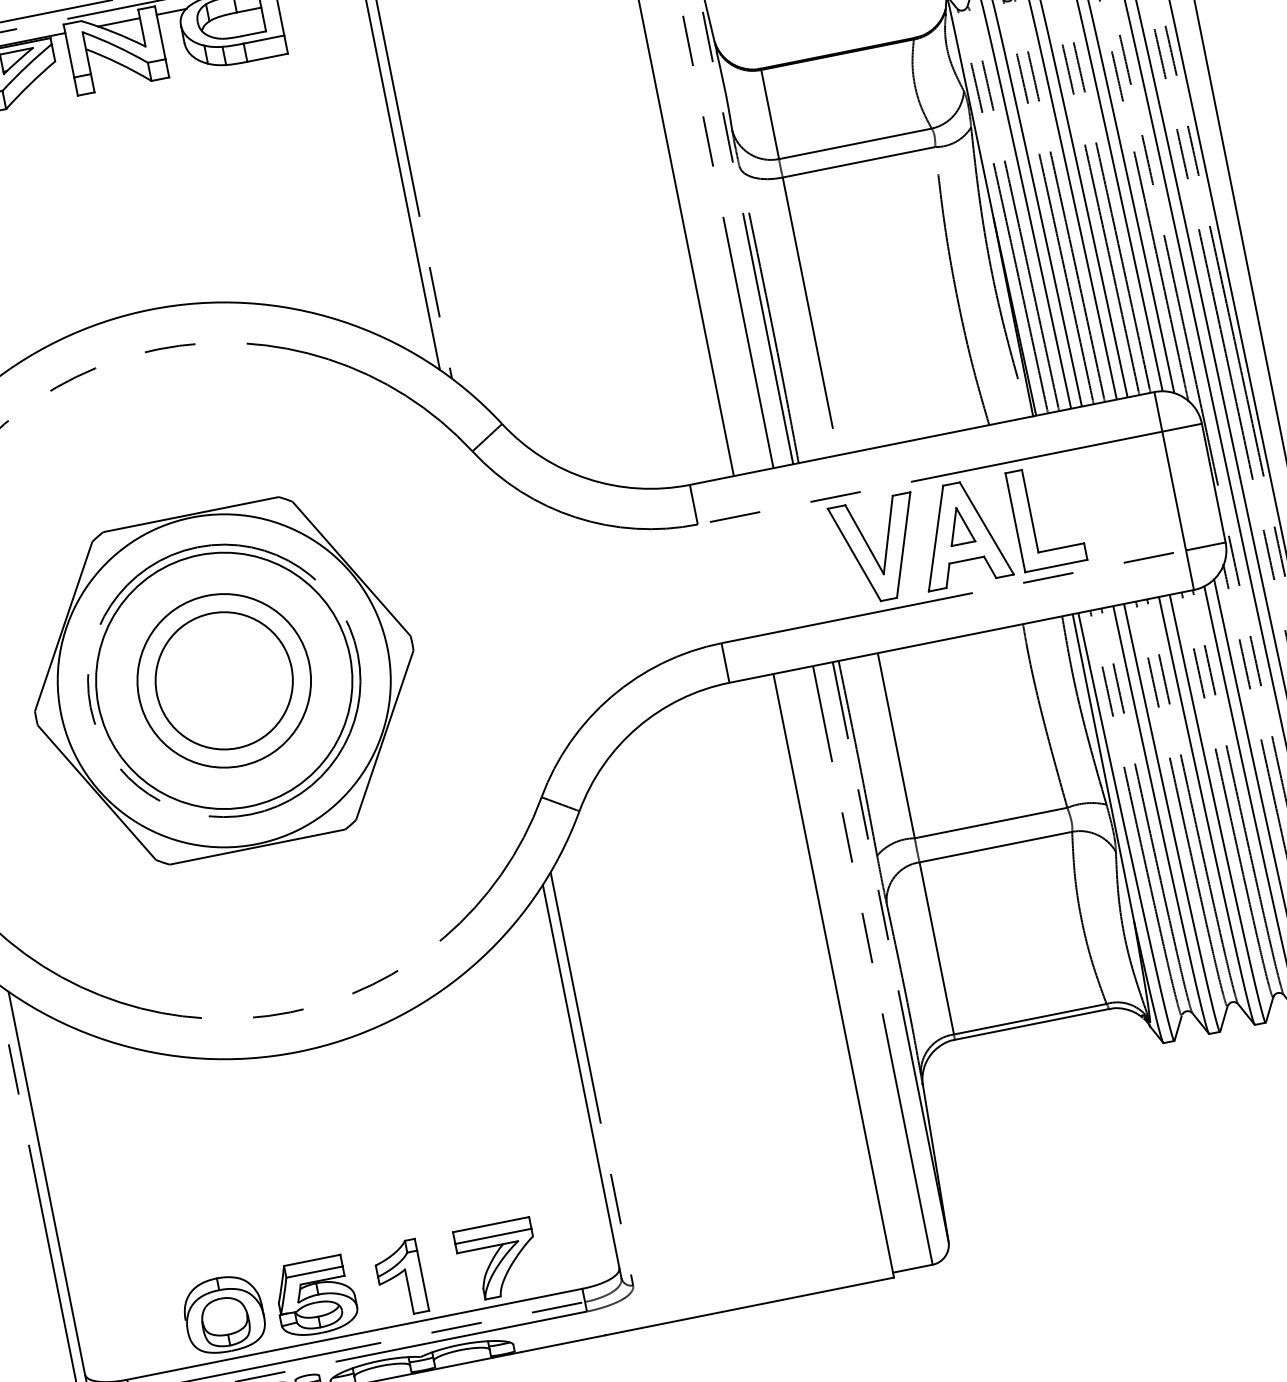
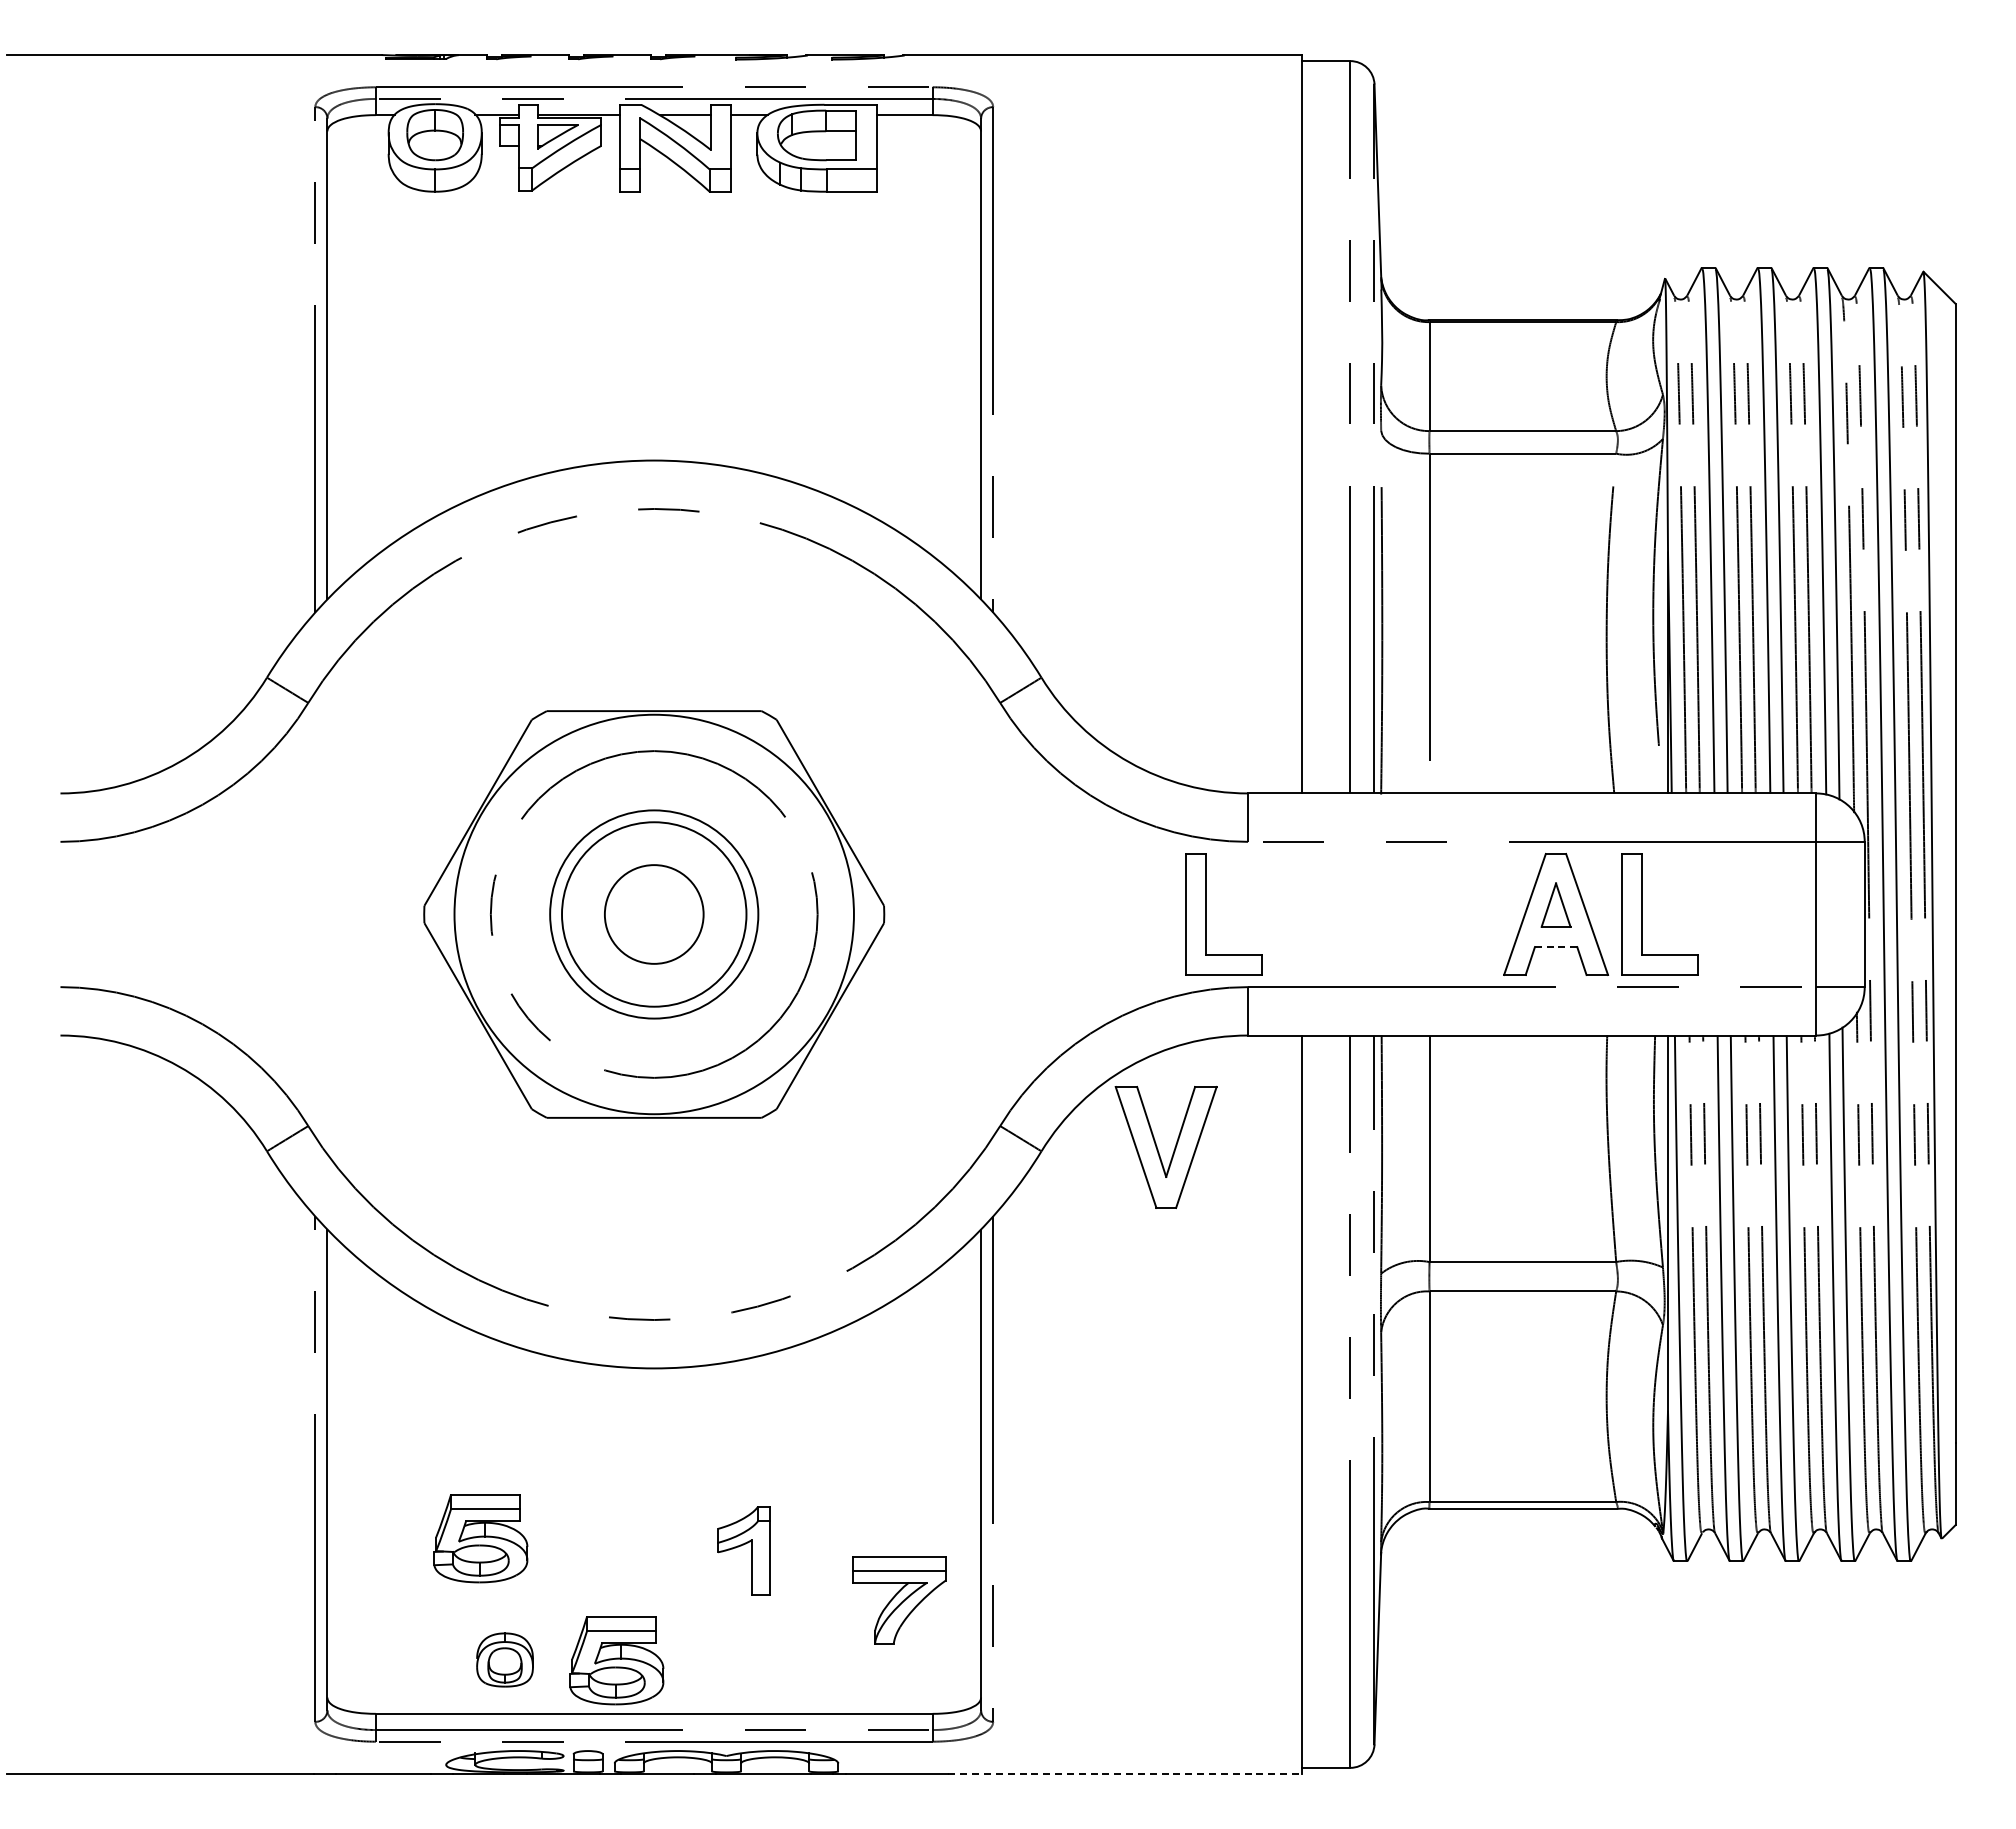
part: (873, 552) -> (1158, 1149), moved
line: (966, 560) -> (1555, 947), solid -> dashed
part: (675, 590) -> (1206, 914), added
circle: (223, 680) -> (653, 914), size x0.6
circle: (223, 680) -> (653, 914), size x0.6
part: (184, 1219) -> (480, 1538), added
part: (498, 1260) -> (899, 1600), moved
part: (400, 1279) -> (743, 1550), moved
line: (749, 1306) -> (1125, 1773), solid -> dashed
part: (223, 1314) -> (504, 1659), size x0.6

